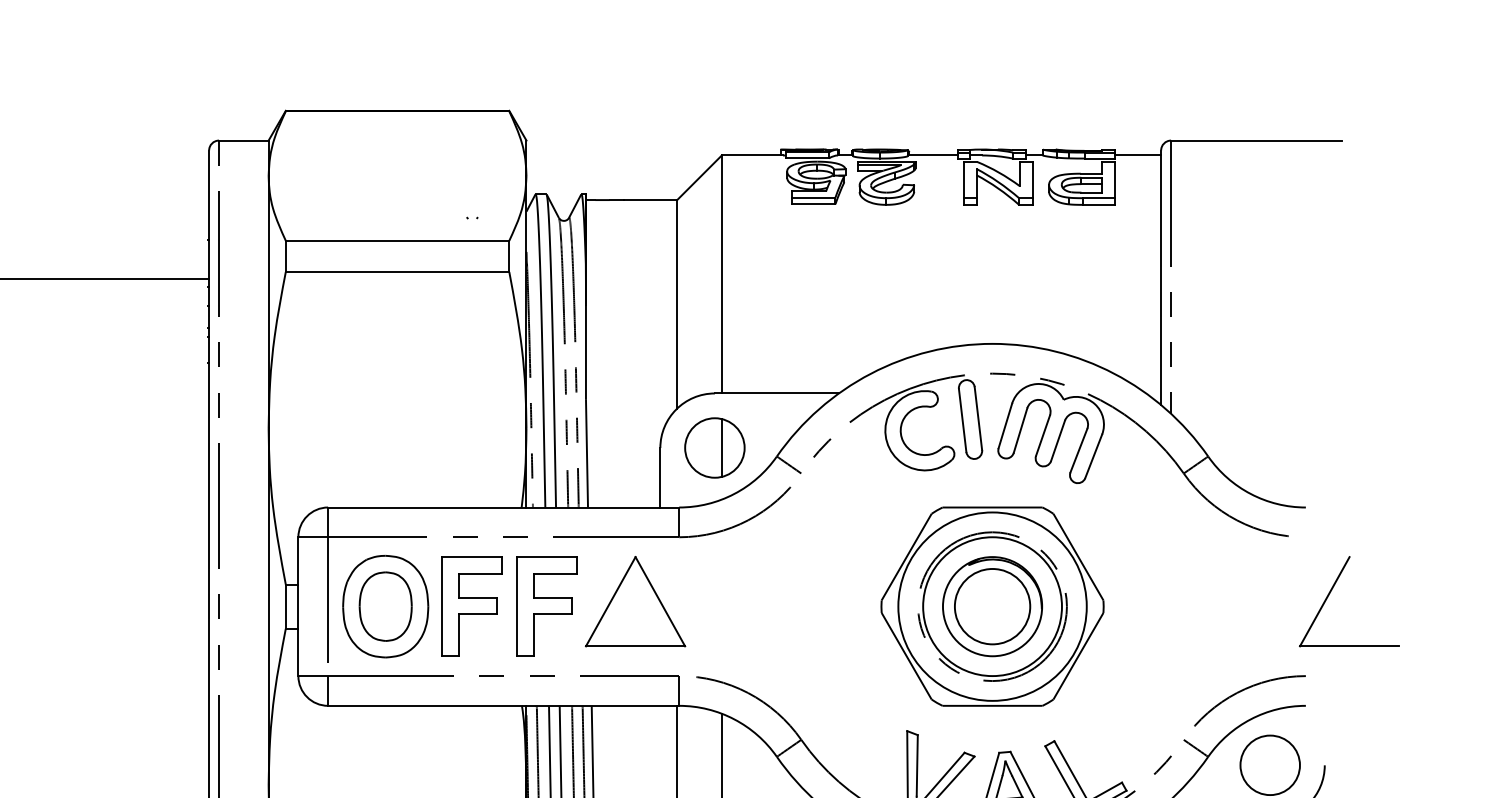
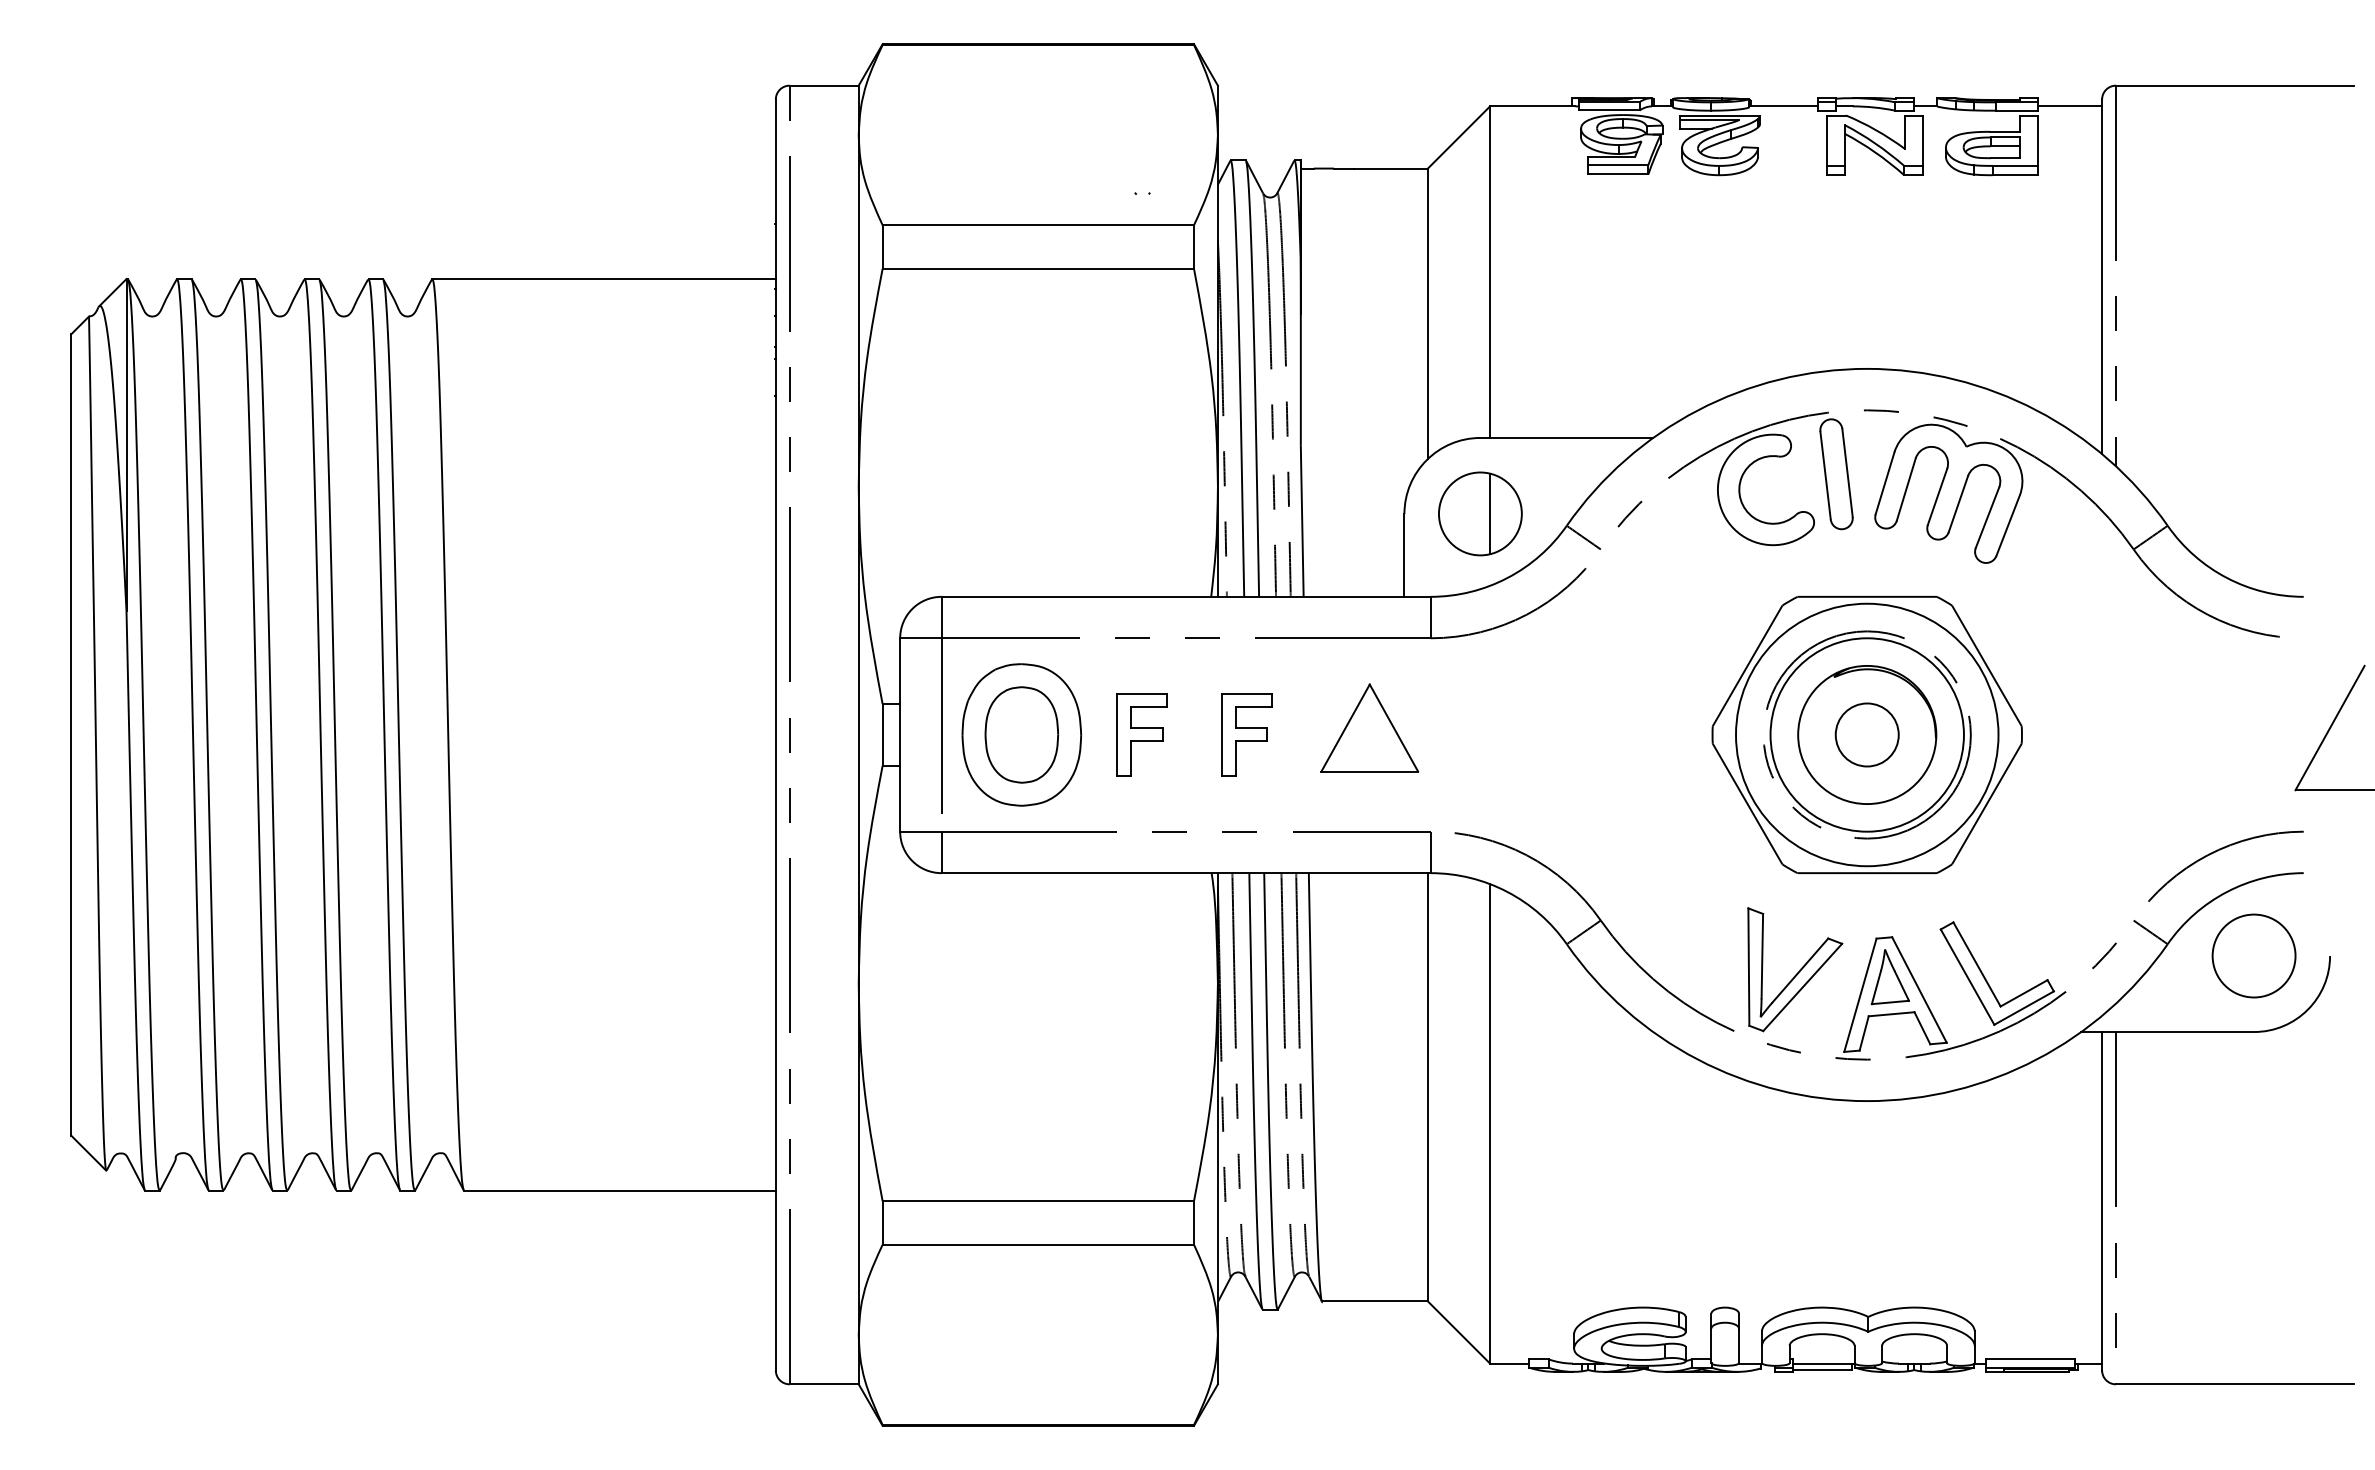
part: (635, 601) -> (1369, 727), size x0.7
part: (472, 606) -> (1142, 734), size x0.6
part: (546, 606) -> (1246, 734), size x0.6
circle: (992, 606) -> (1866, 734), size x0.6

